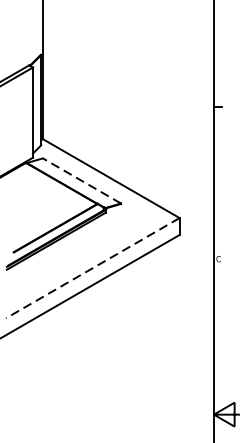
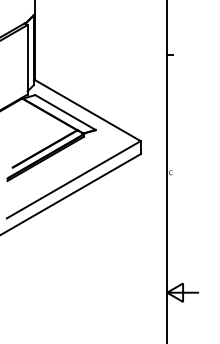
line: (82, 180) -> (65, 112), dashed -> solid
line: (92, 269) -> (73, 180), dashed -> solid

